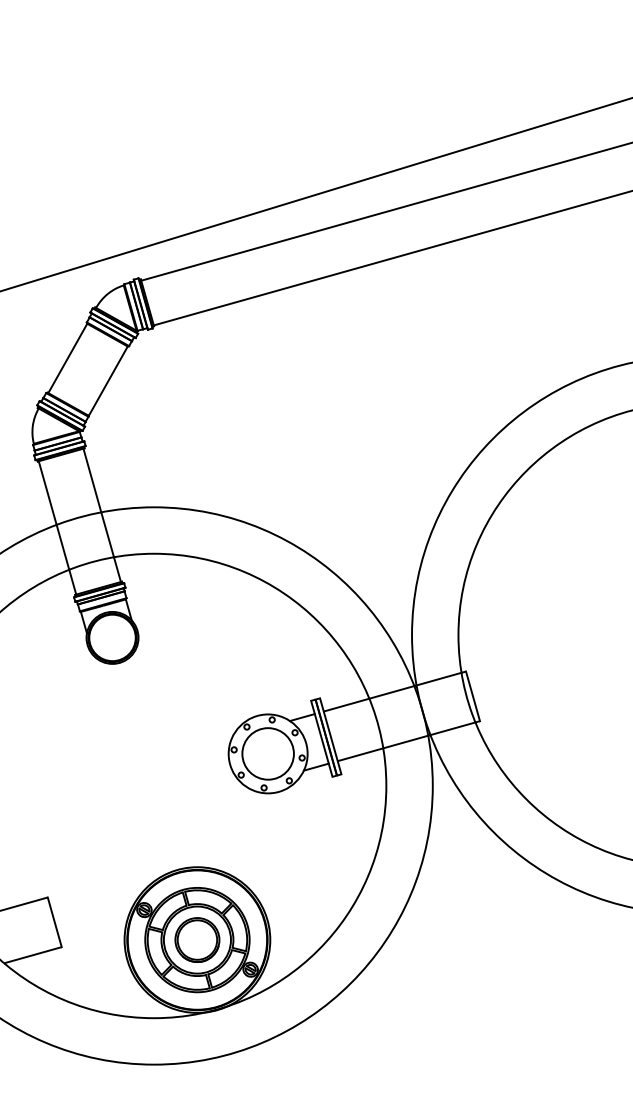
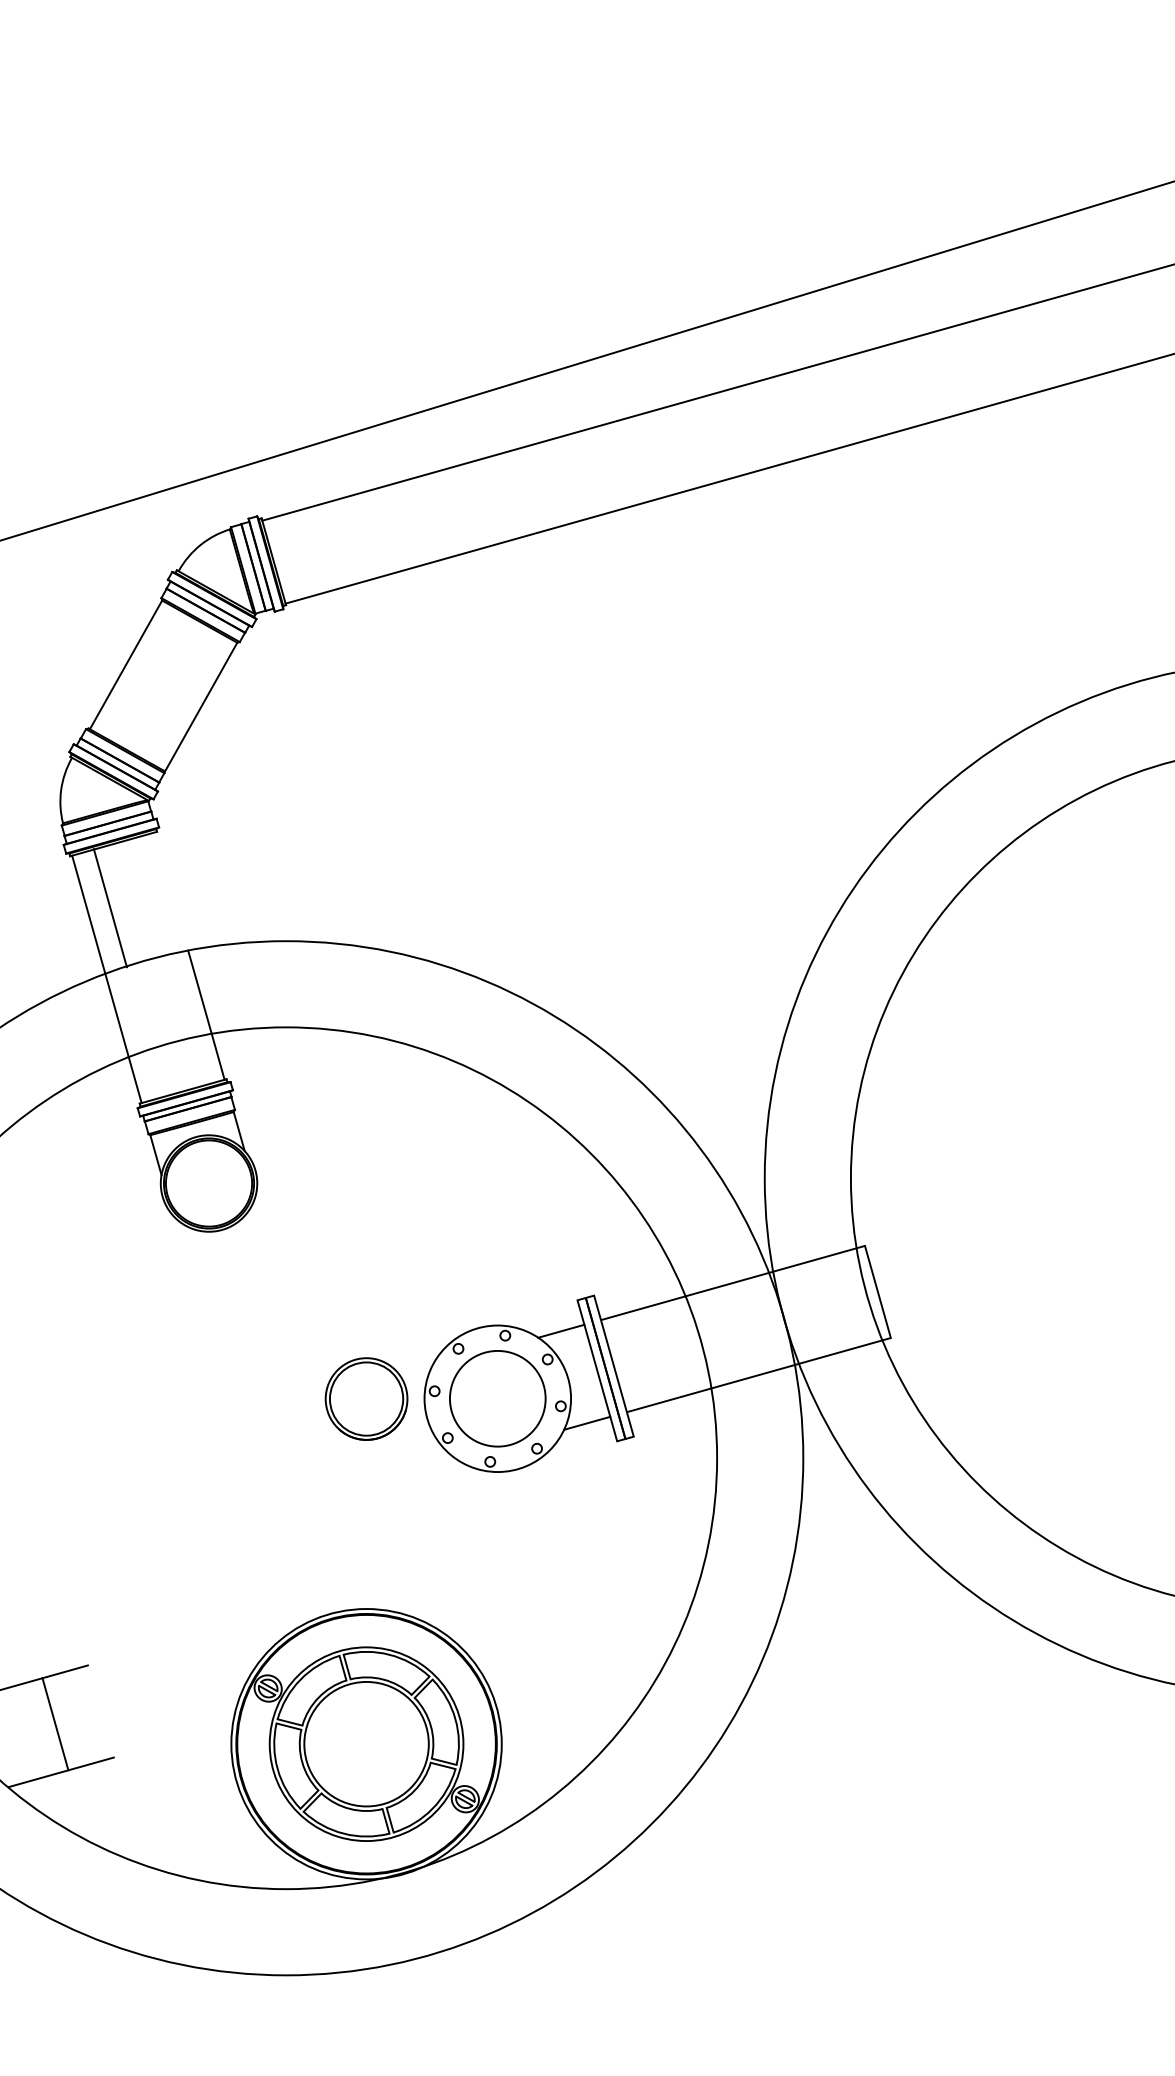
line: (92, 480) -> (110, 908), moved
line: (54, 922) -> (54, 1724), moved
part: (197, 939) -> (366, 1397), moved

